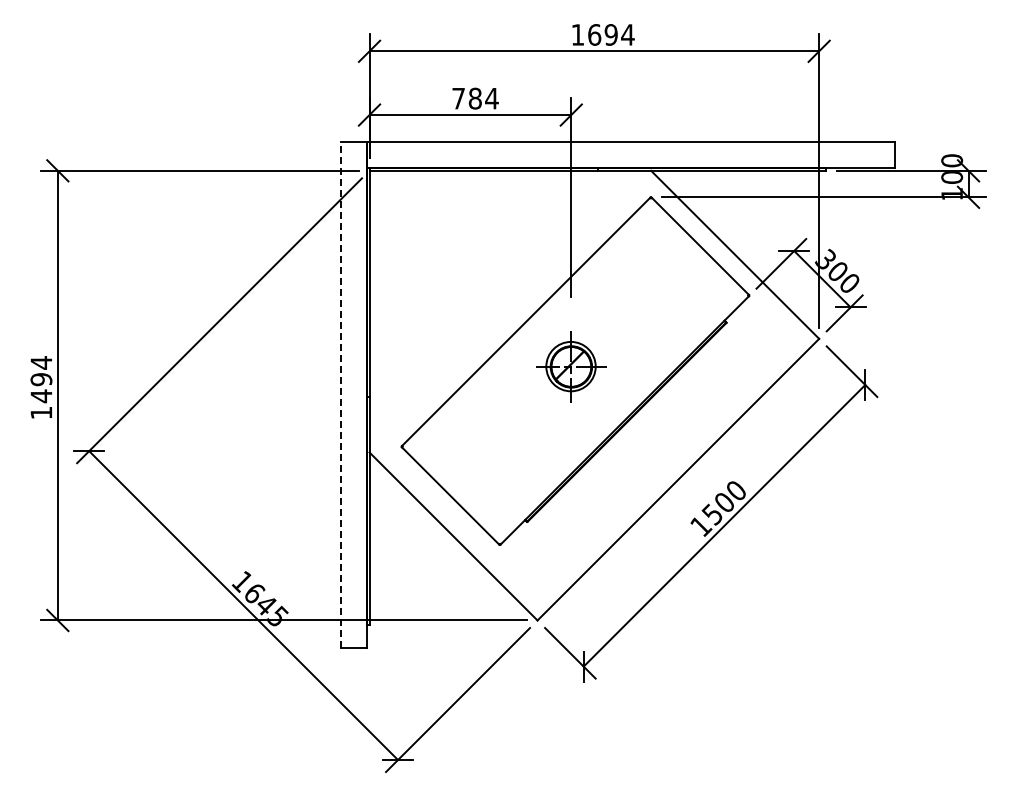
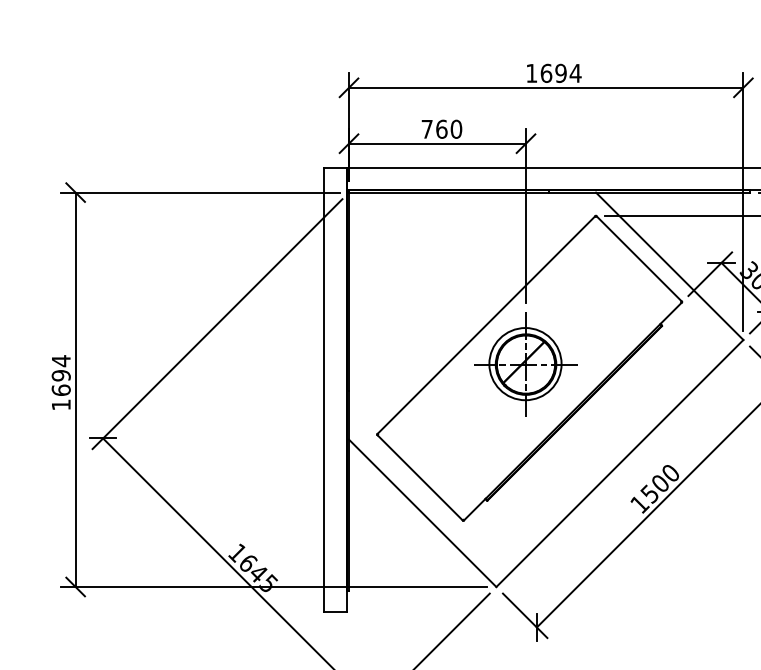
text: (483, 98) -> (448, 129), 784 -> 760
part: (571, 366) -> (526, 364), size x1.67
line: (341, 394) -> (324, 388), dashed -> solid
text: (41, 396) -> (61, 390), 1494 -> 1694

